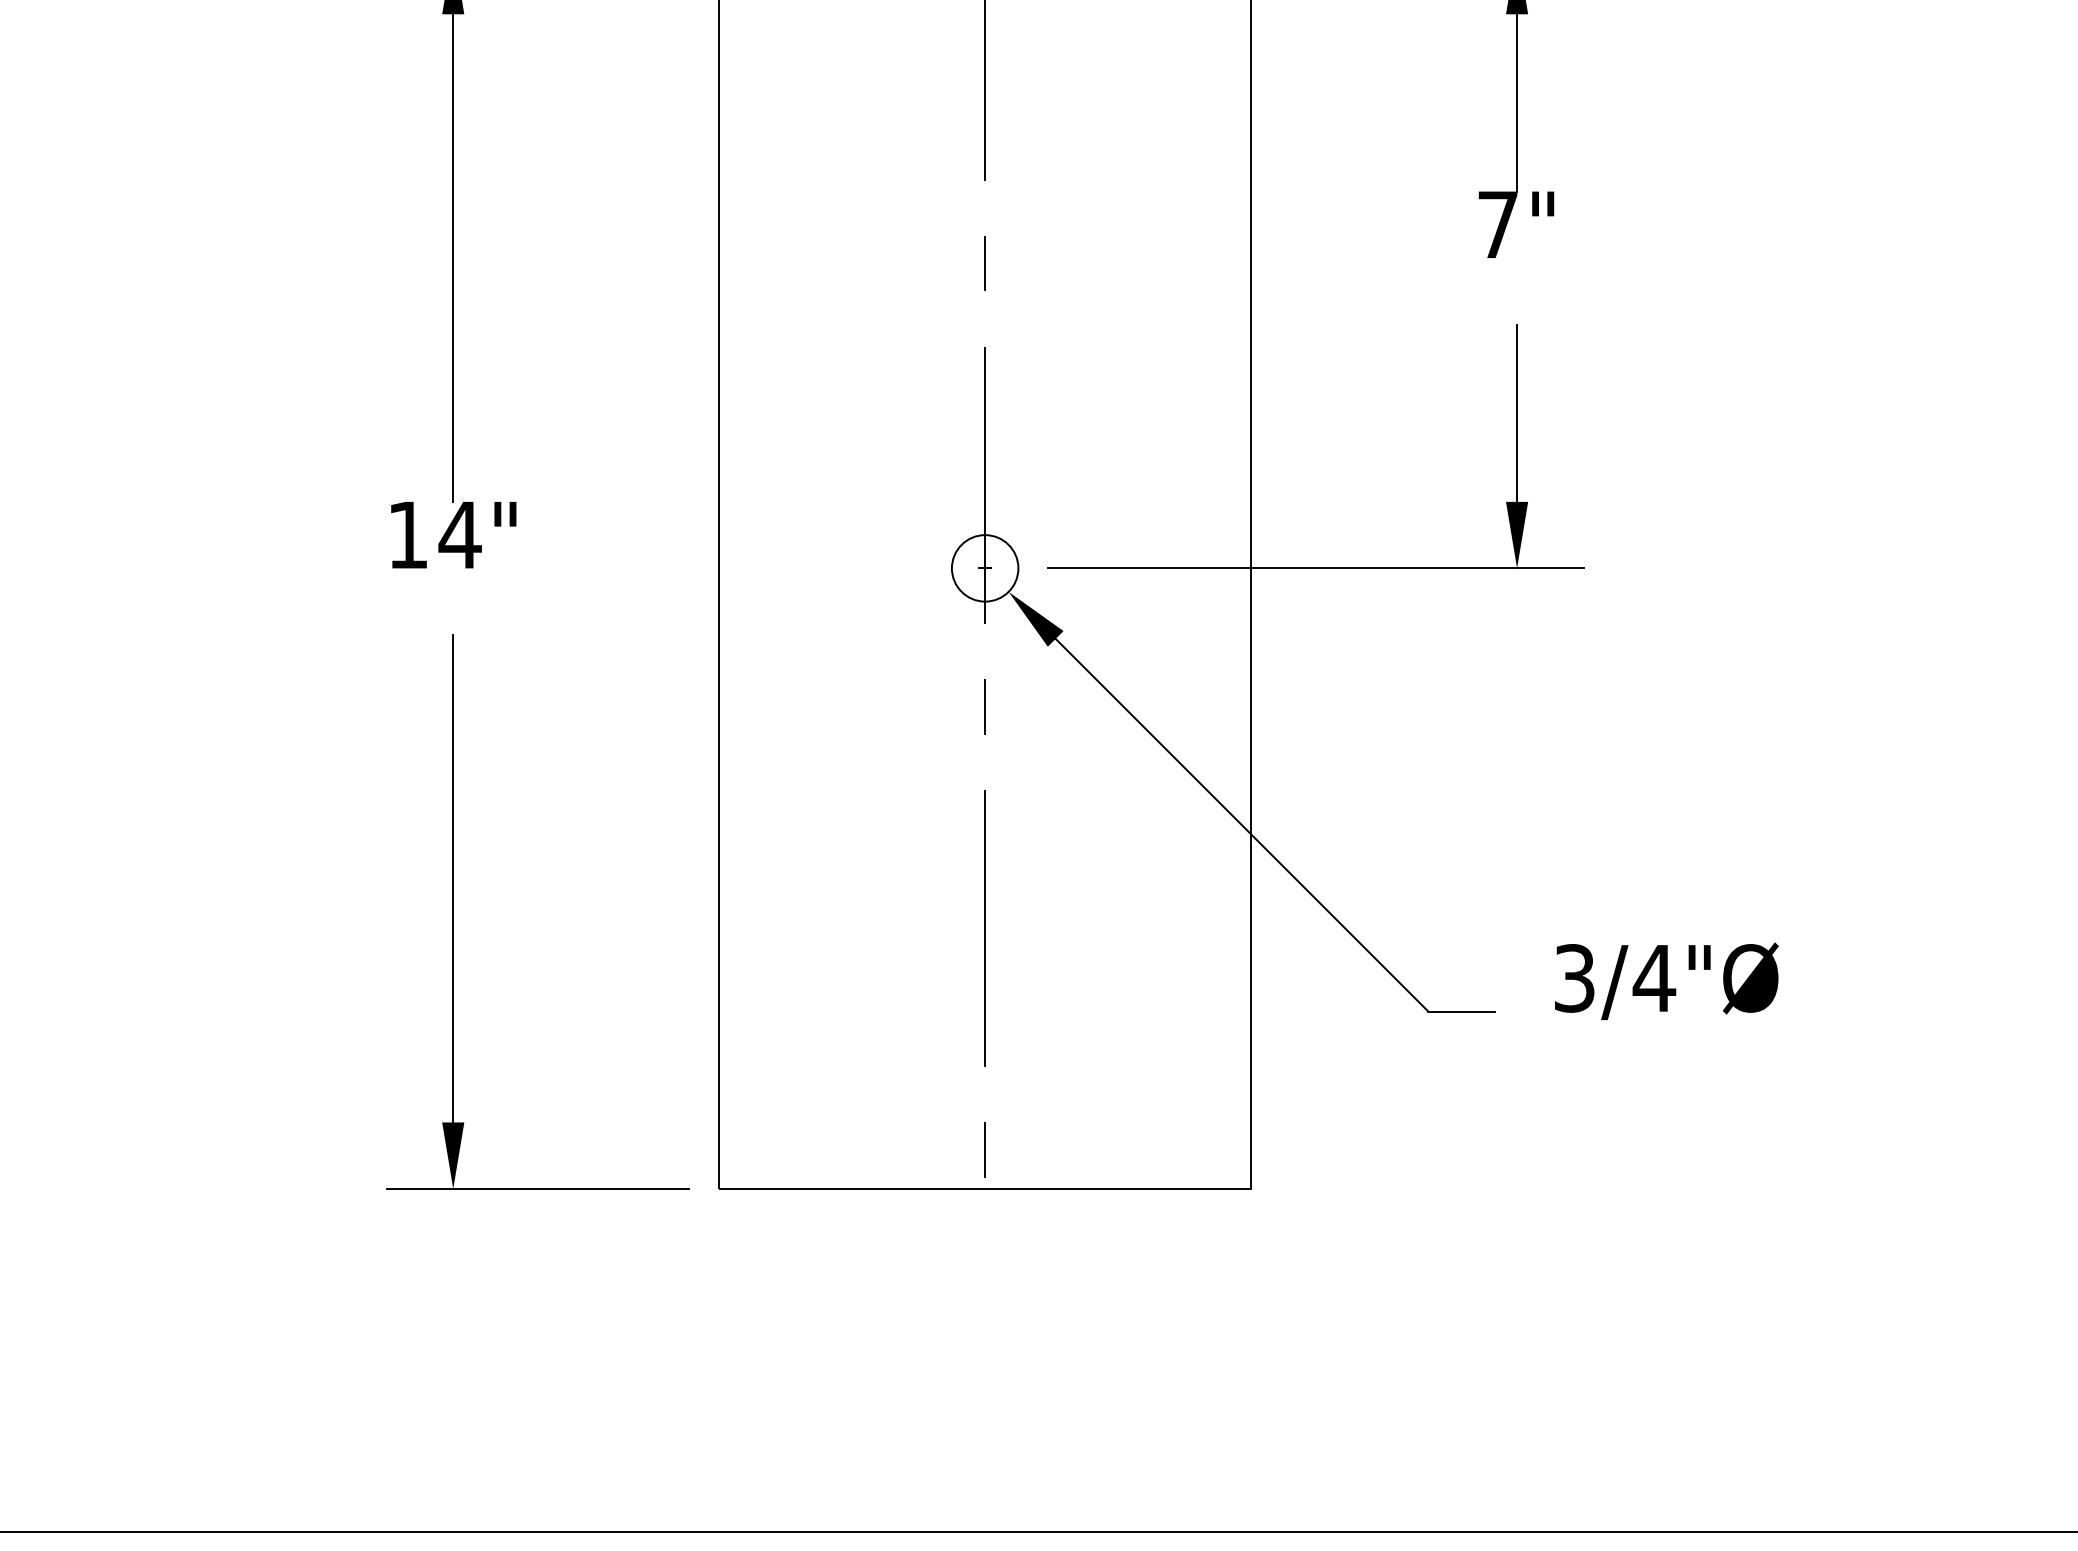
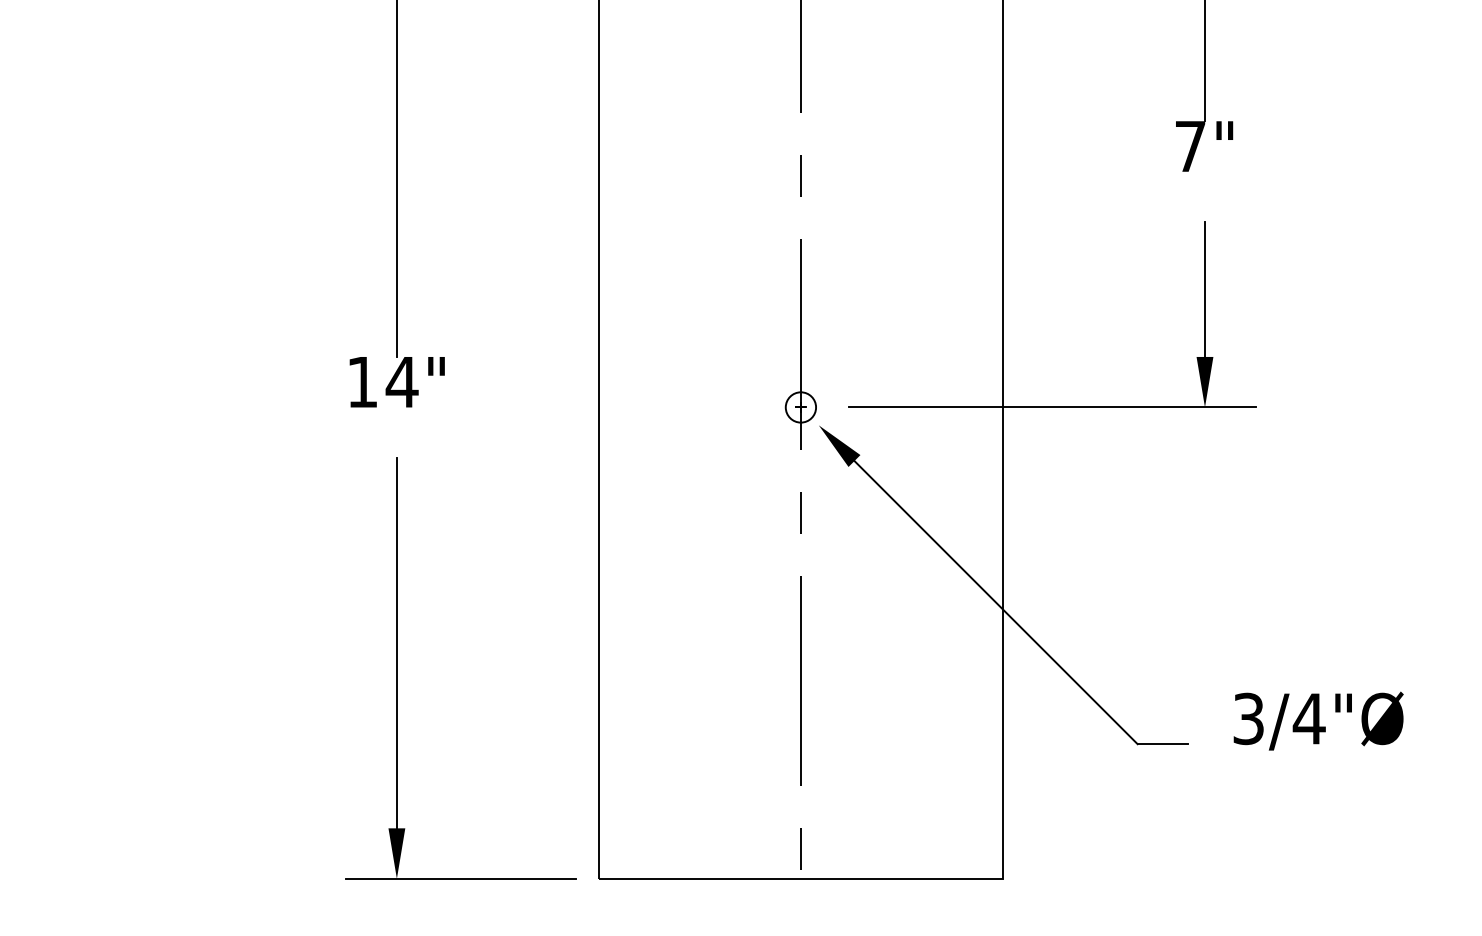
circle: (984, 568) -> (800, 407), size x0.6

